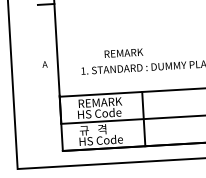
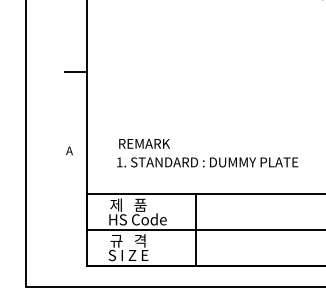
text: (123, 52) -> (144, 143), moved
text: (100, 102) -> (139, 204), REMARK -> 제   품
text: (100, 140) -> (137, 255), HS Code -> S I Z E

